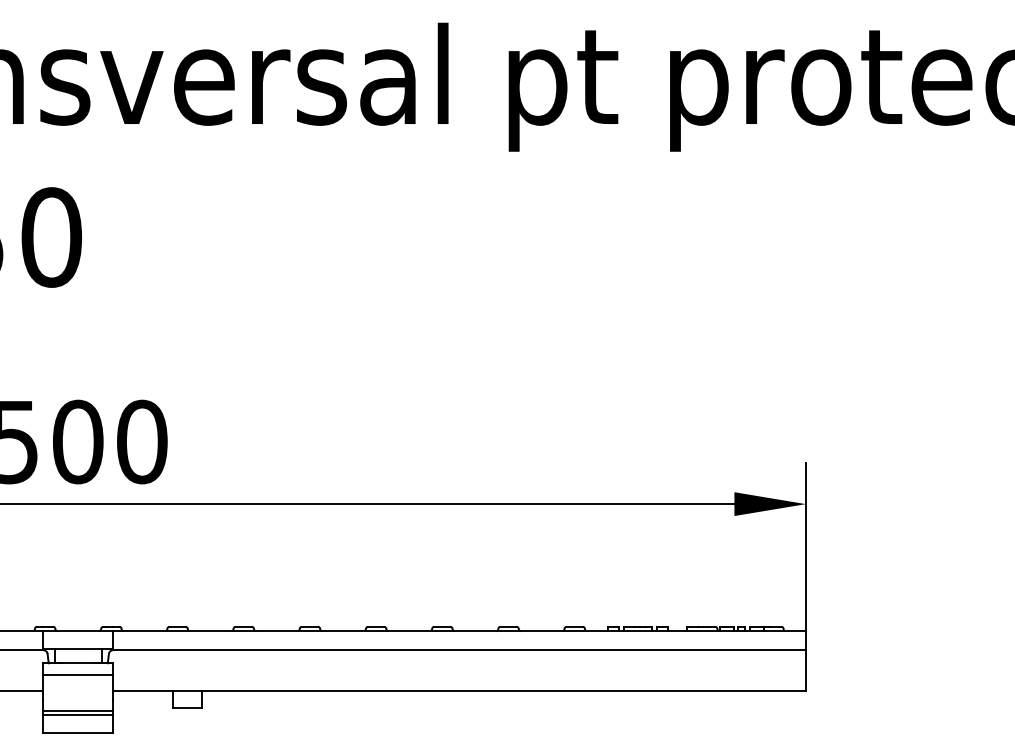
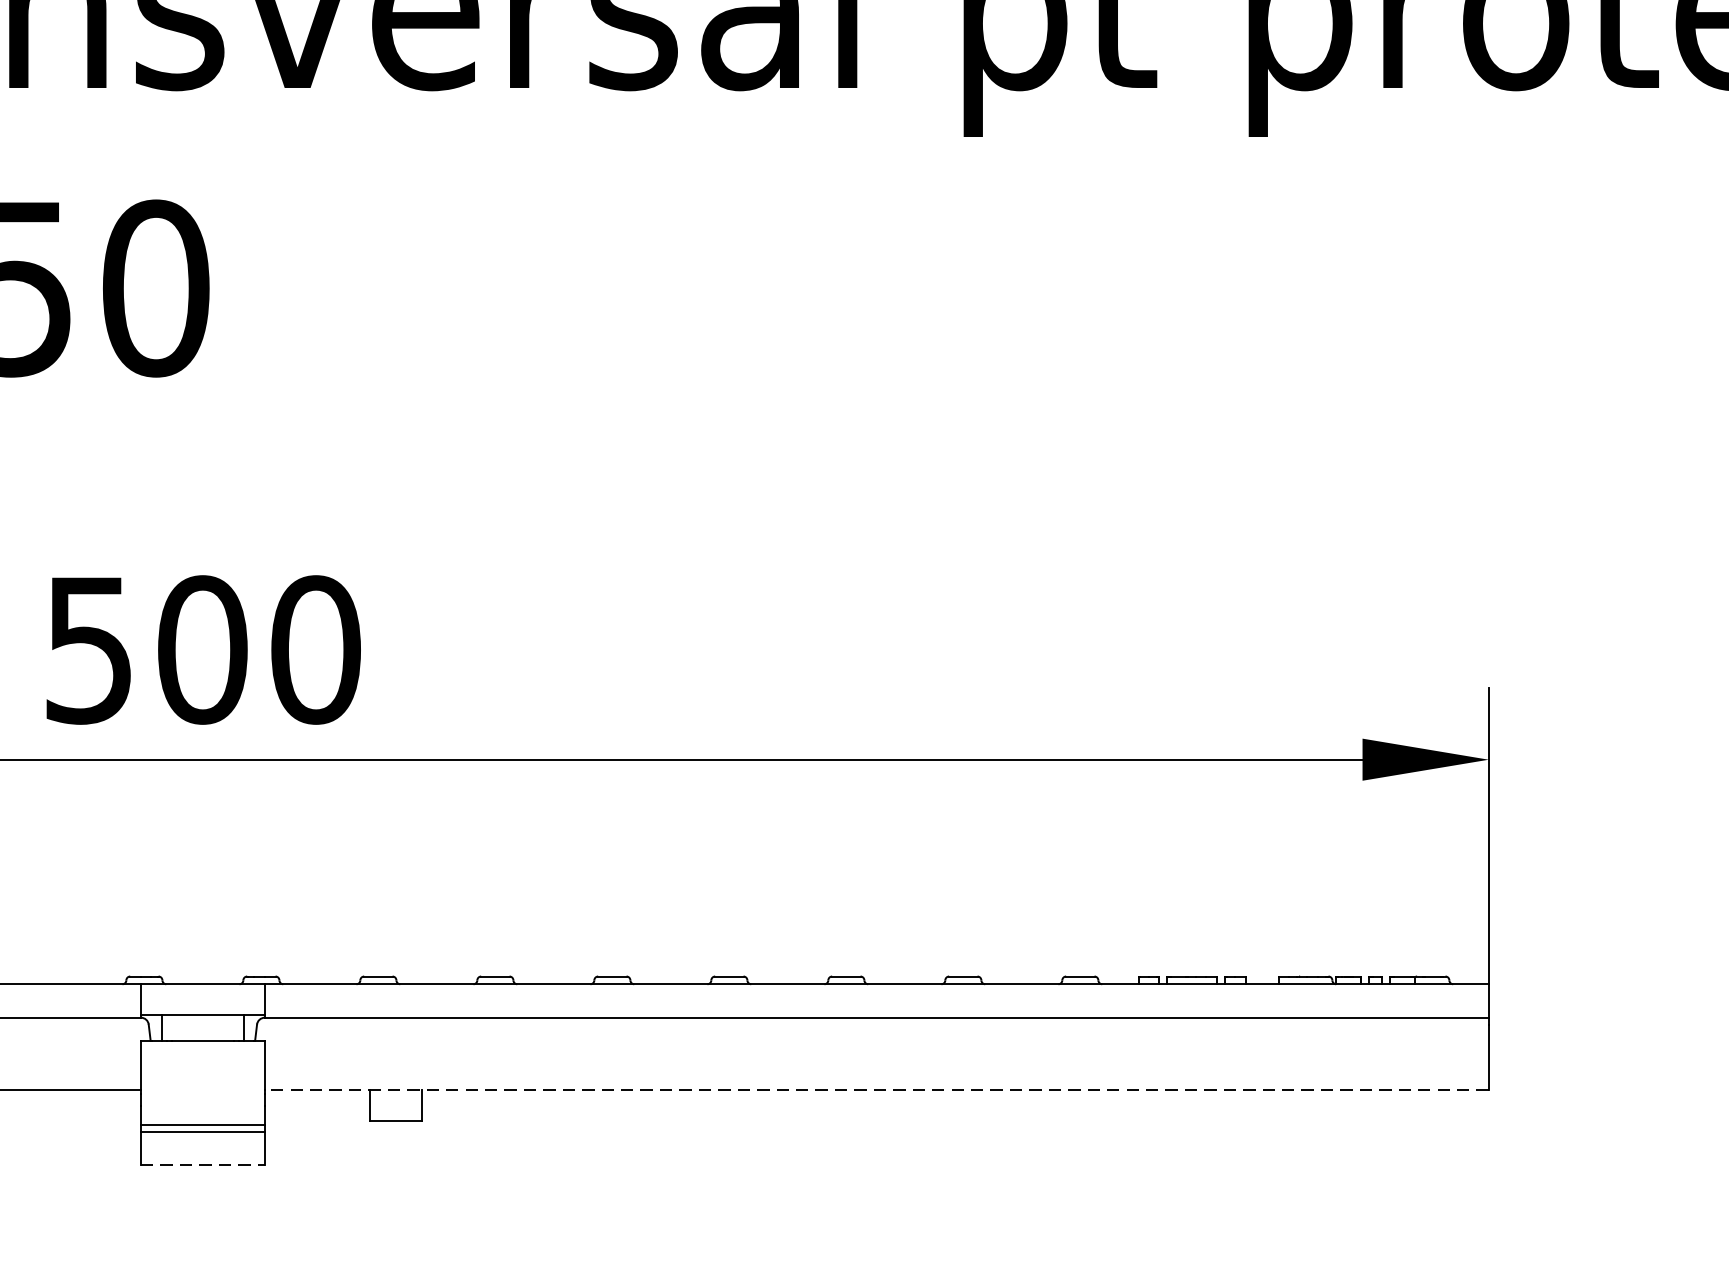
line: (78, 674) -> (203, 1060), removed
line: (459, 690) -> (876, 1089), solid -> dashed
line: (78, 733) -> (203, 1165), solid -> dashed

